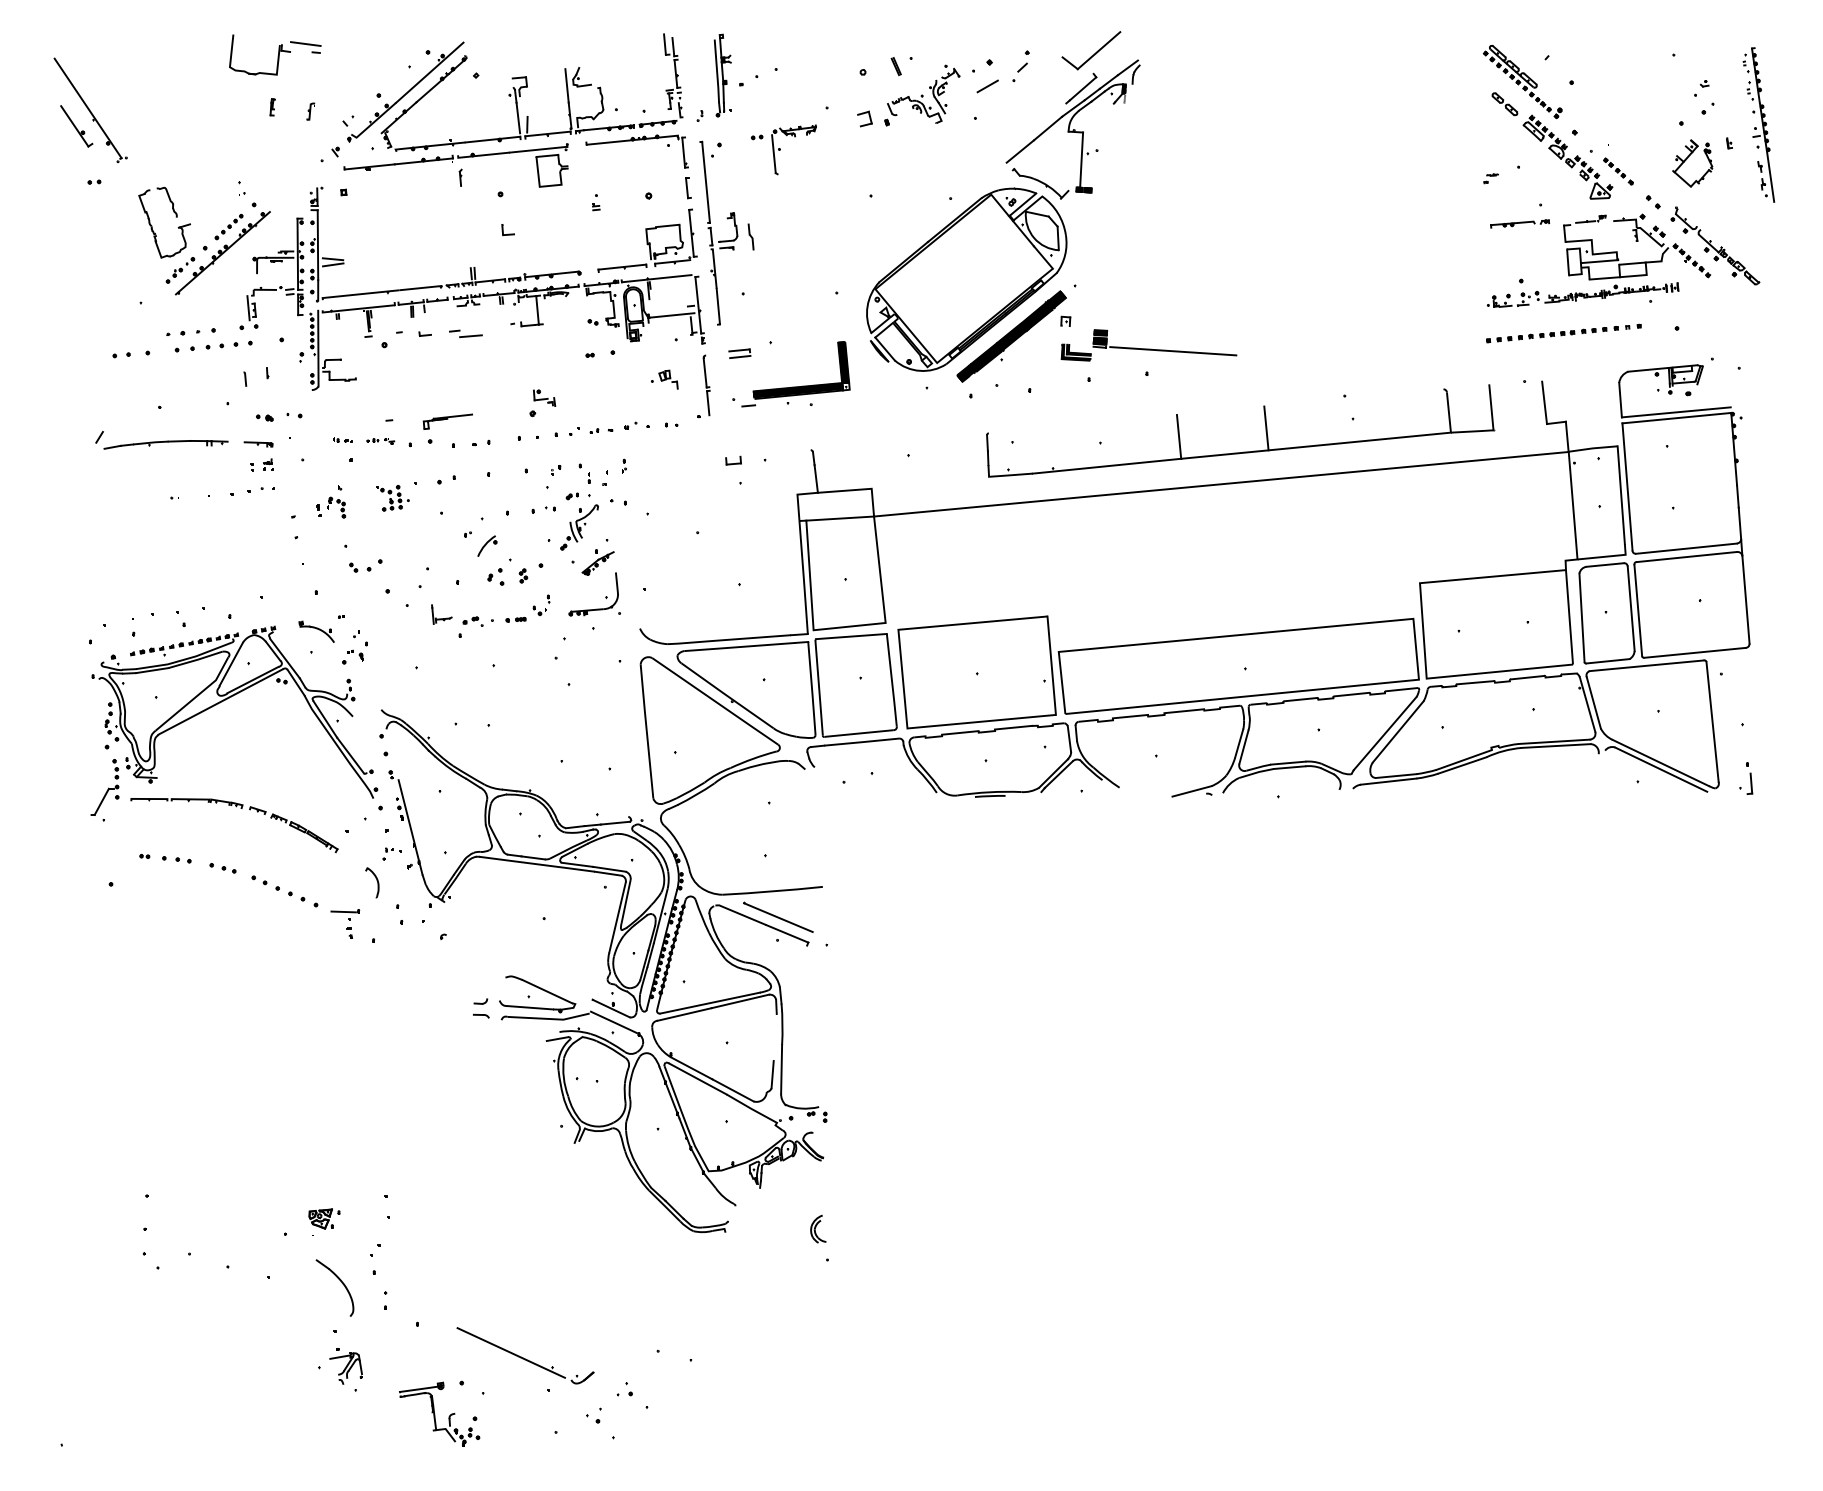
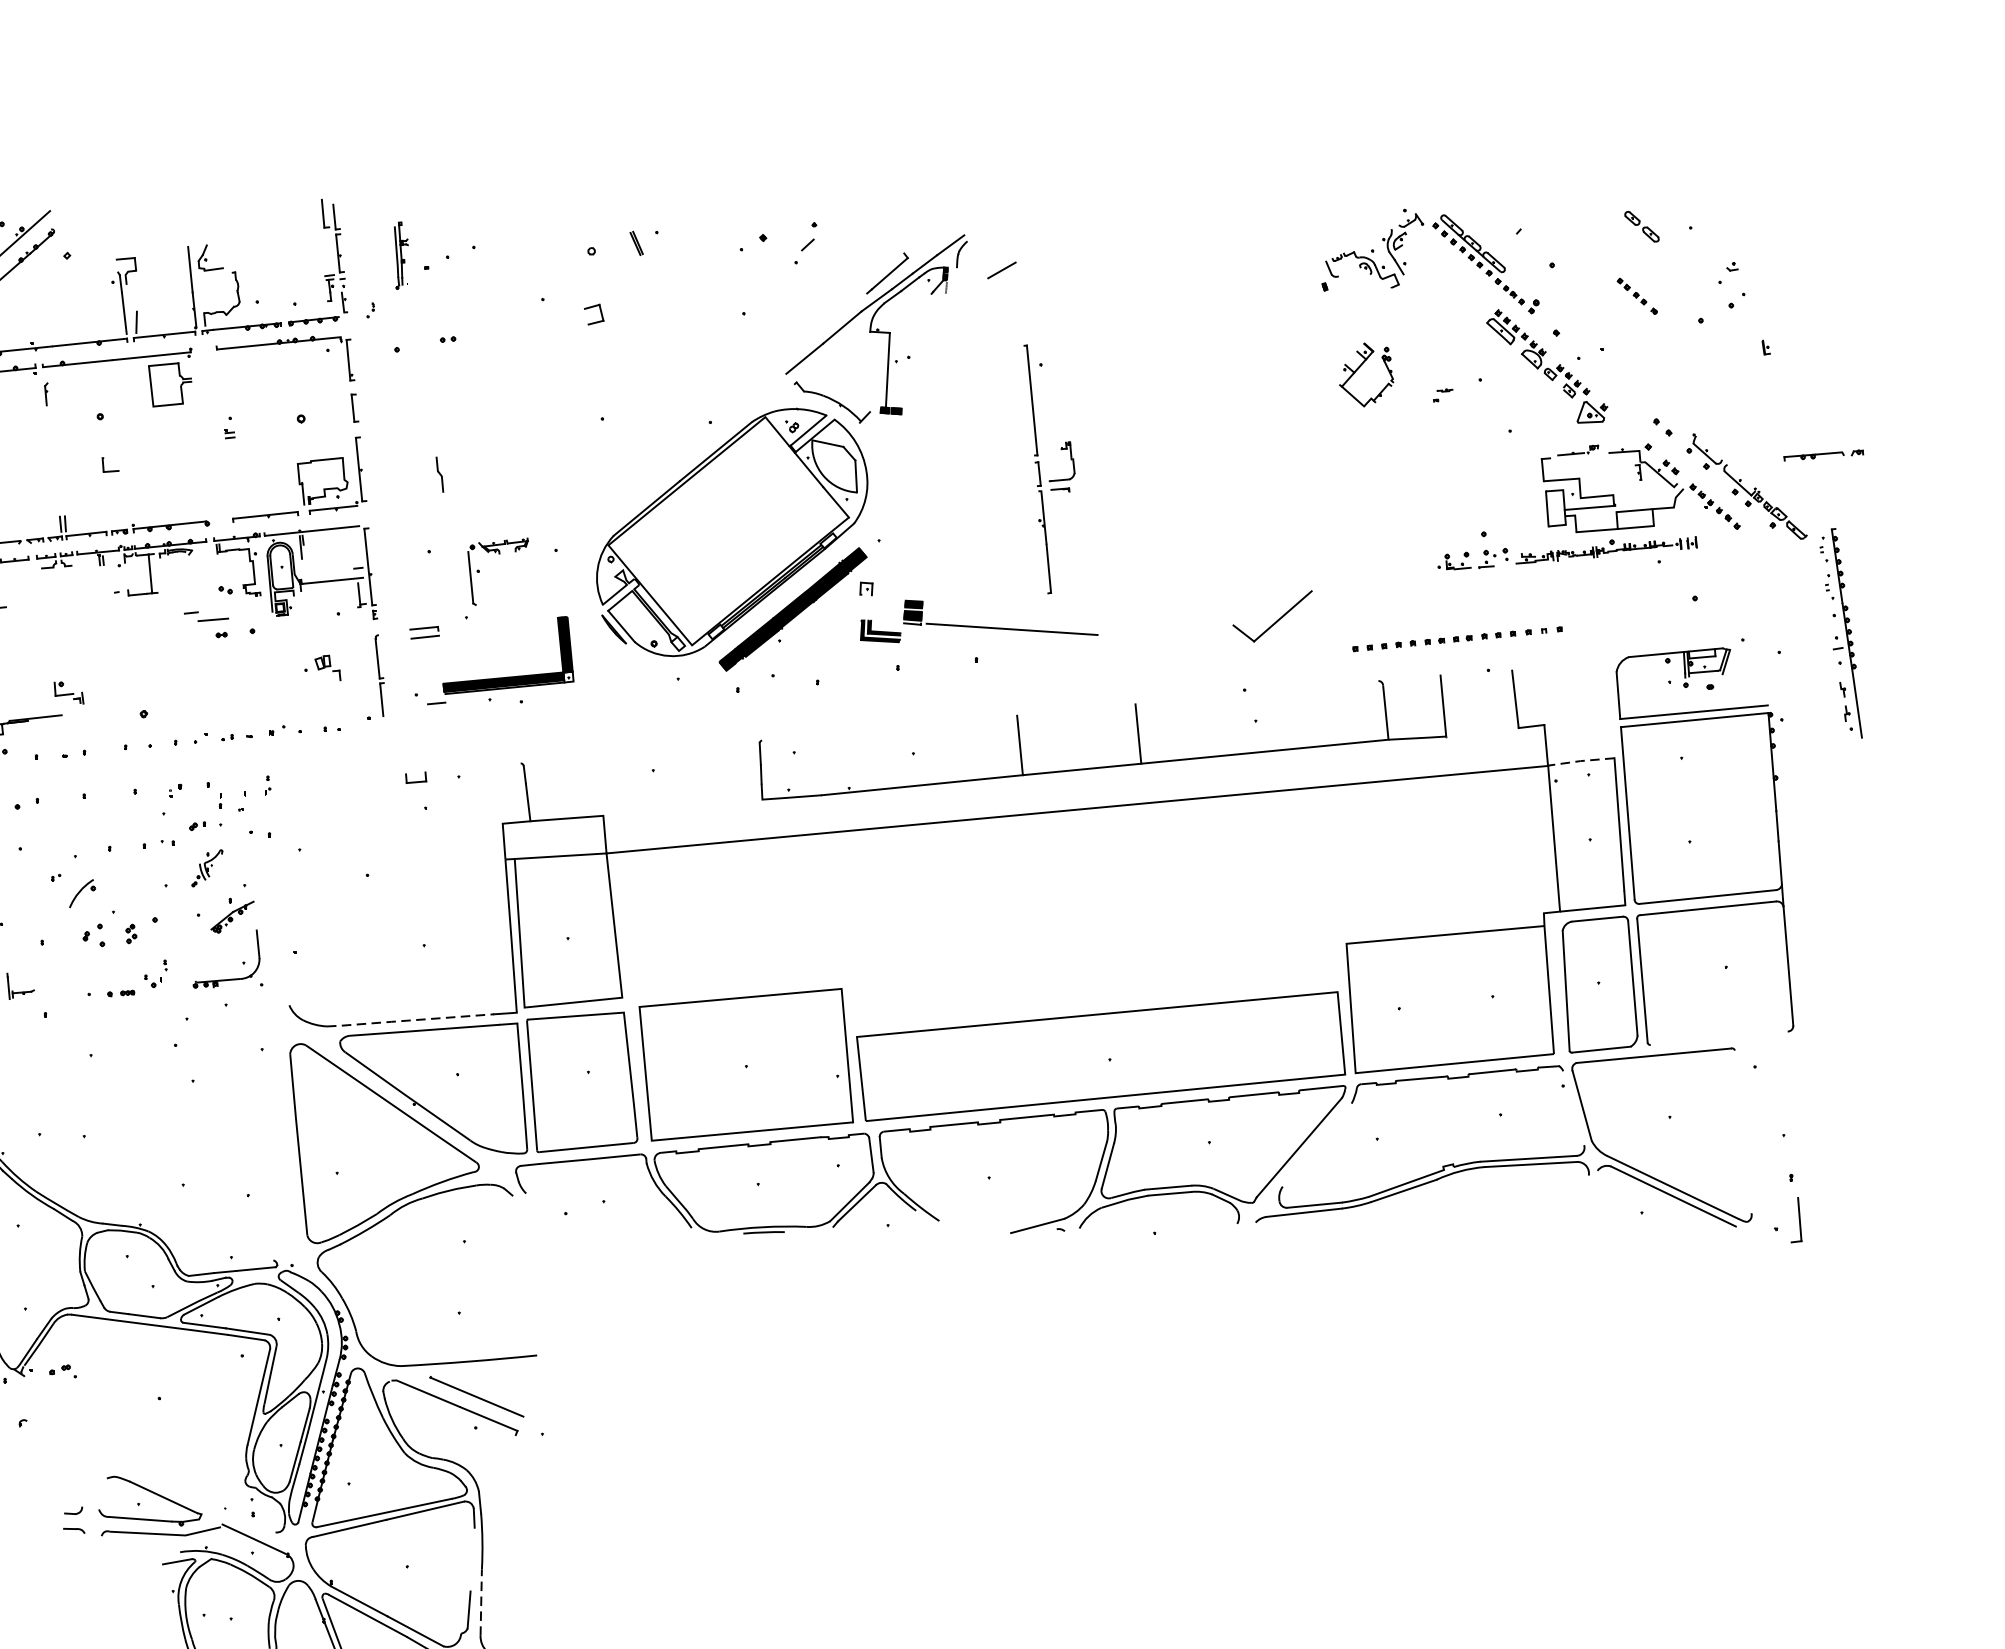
part: (1091, 50) -> (1272, 616), moved
part: (722, 75) -> (401, 255), size x0.6
line: (987, 86) -> (1001, 270), moved
part: (922, 95) -> (1373, 250), moved
part: (1504, 104) -> (1641, 227), moved
part: (1758, 124) -> (1840, 632), moved
part: (794, 137) -> (498, 555), moved
part: (1687, 159) -> (1359, 369), moved
part: (1618, 171) -> (1637, 296), moved
part: (1520, 223) -> (1824, 454), moved
part: (712, 233) -> (1040, 469), moved
part: (465, 333) -> (205, 616), moved
part: (1563, 333) -> (1457, 639), moved
part: (544, 397) -> (69, 692), moved
line: (1592, 448) -> (1580, 761), solid -> dashed
part: (579, 527) -> (207, 868), size x0.6
part: (472, 621) -> (62, 1371), moved
line: (728, 639) -> (409, 1020), solid -> dashed
line: (1694, 652) -> (1718, 1037), removed
line: (1587, 704) -> (1573, 1108), removed
line: (1712, 721) -> (1743, 1131), removed
line: (1397, 731) -> (1316, 1144), removed
part: (1746, 778) -> (1789, 1208), size x1.6
line: (610, 1008) -> (249, 1520), removed
line: (781, 1068) -> (481, 1601), solid -> dashed

